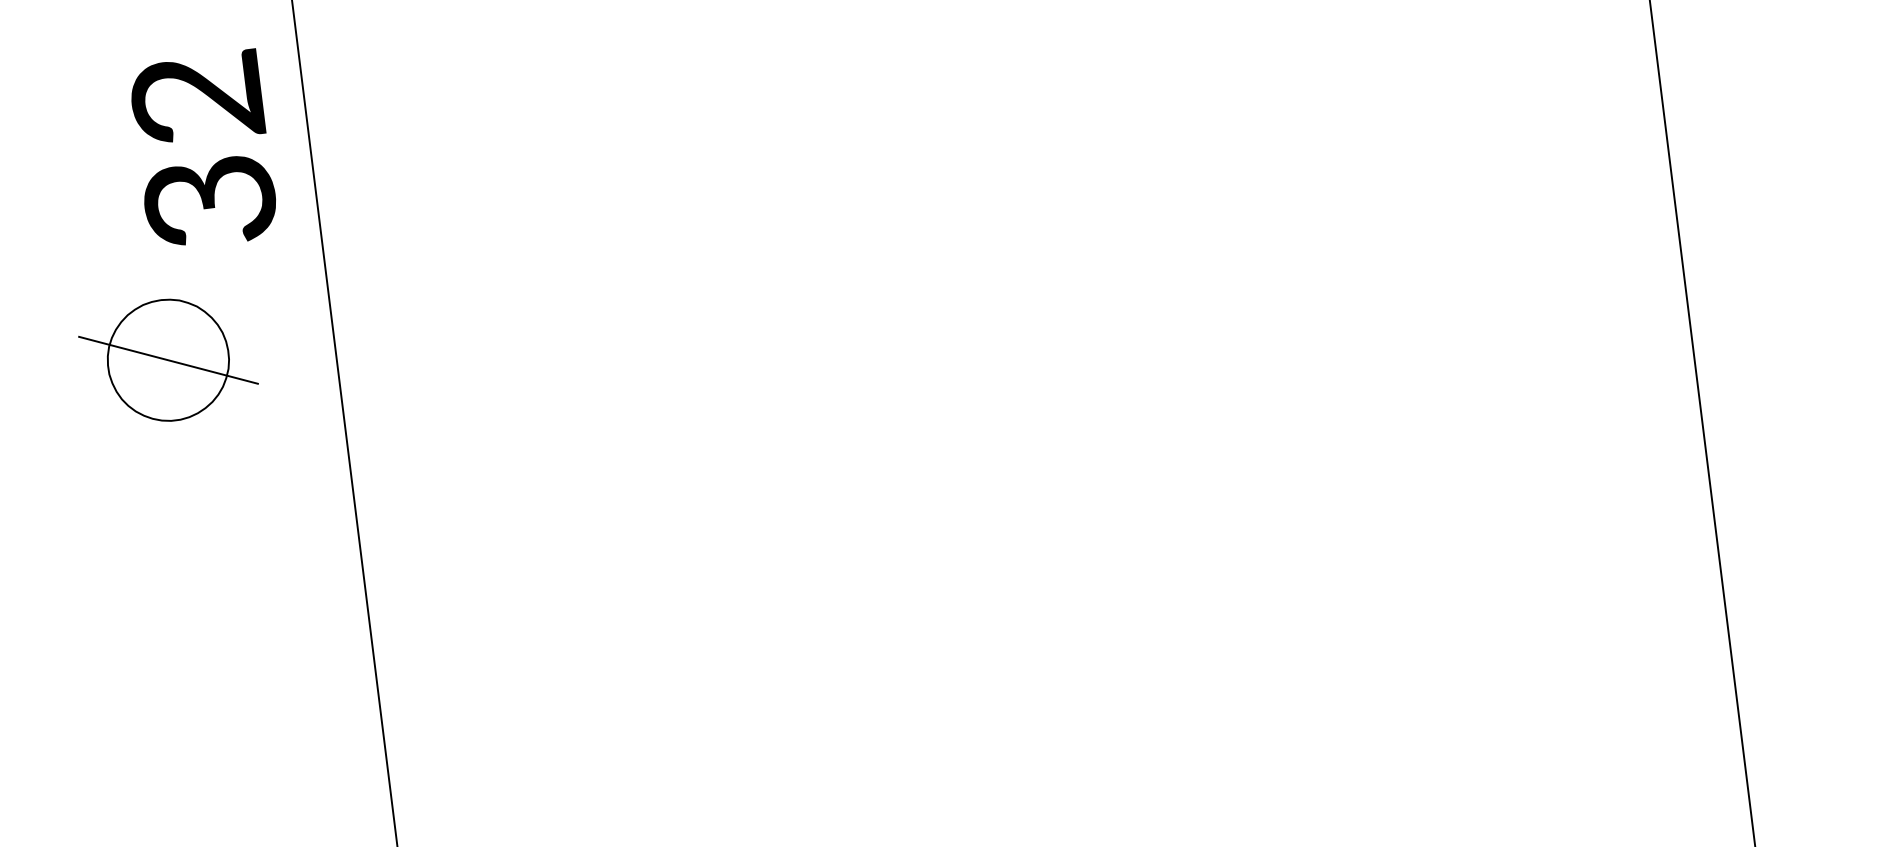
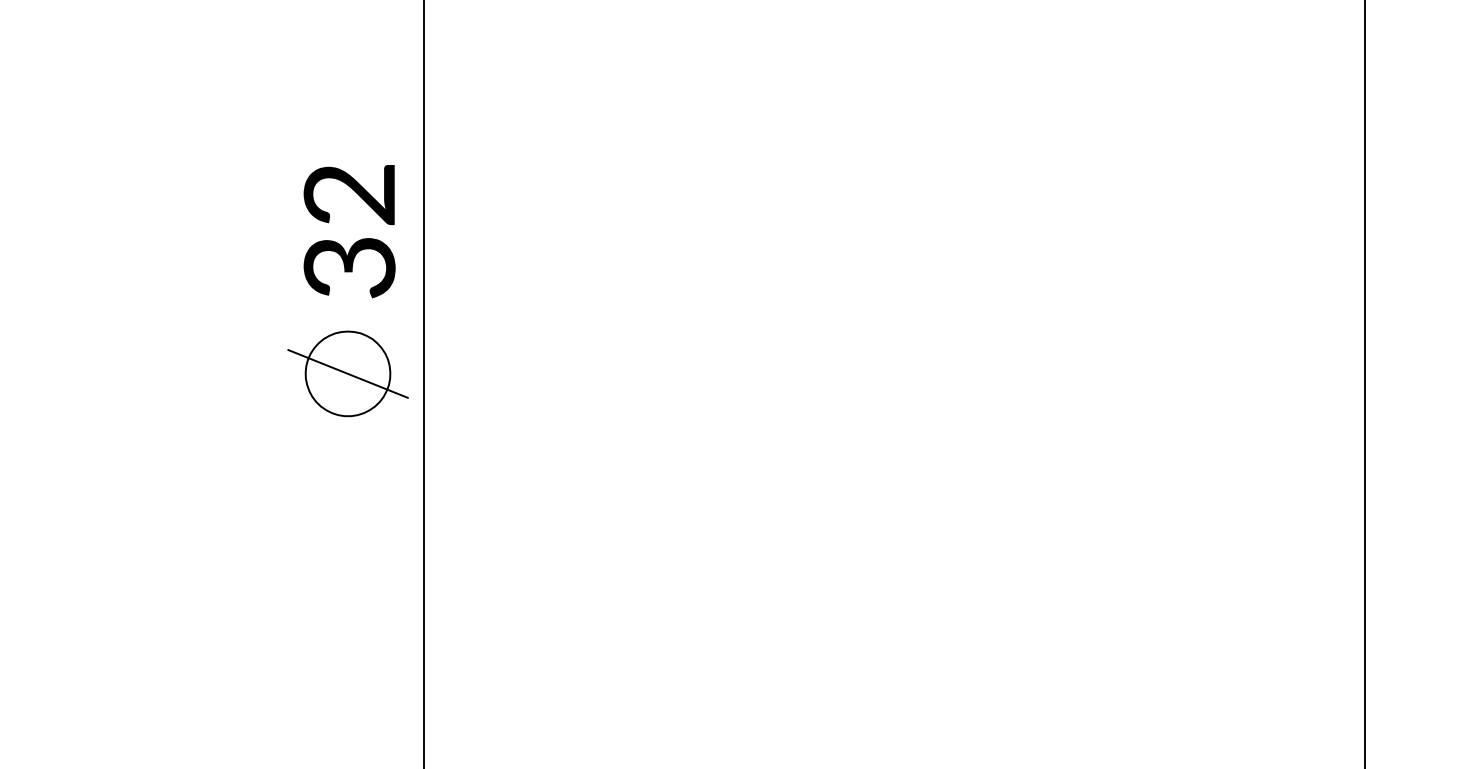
part: (167, 359) -> (347, 373), moved

